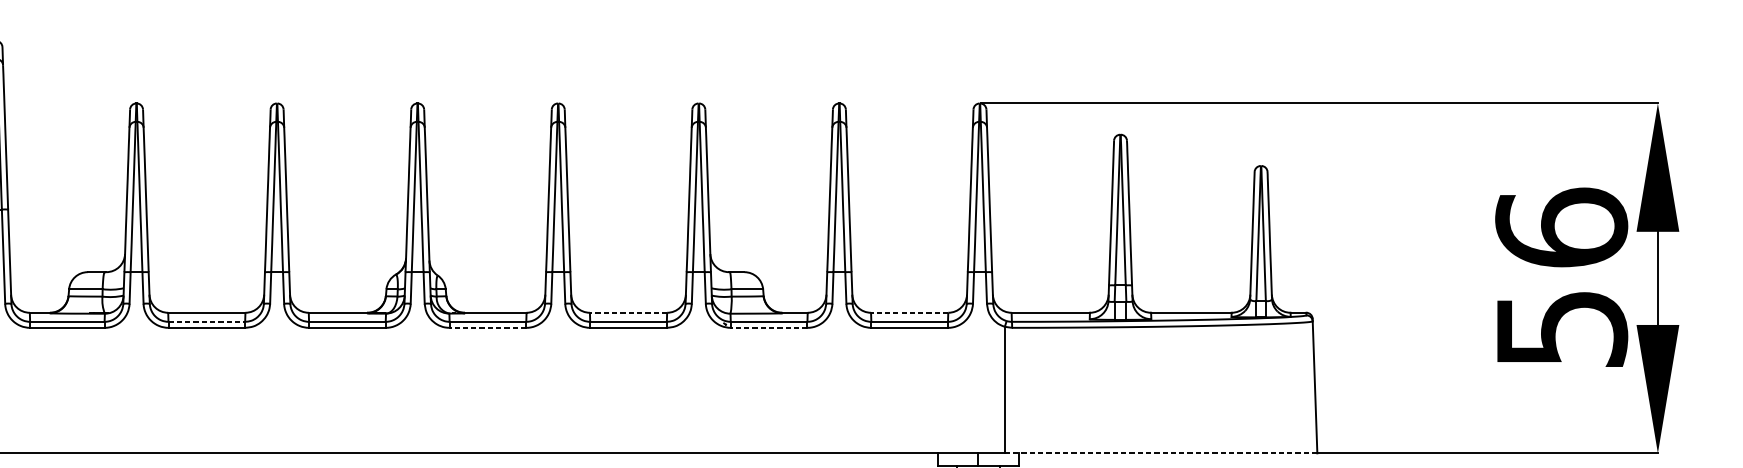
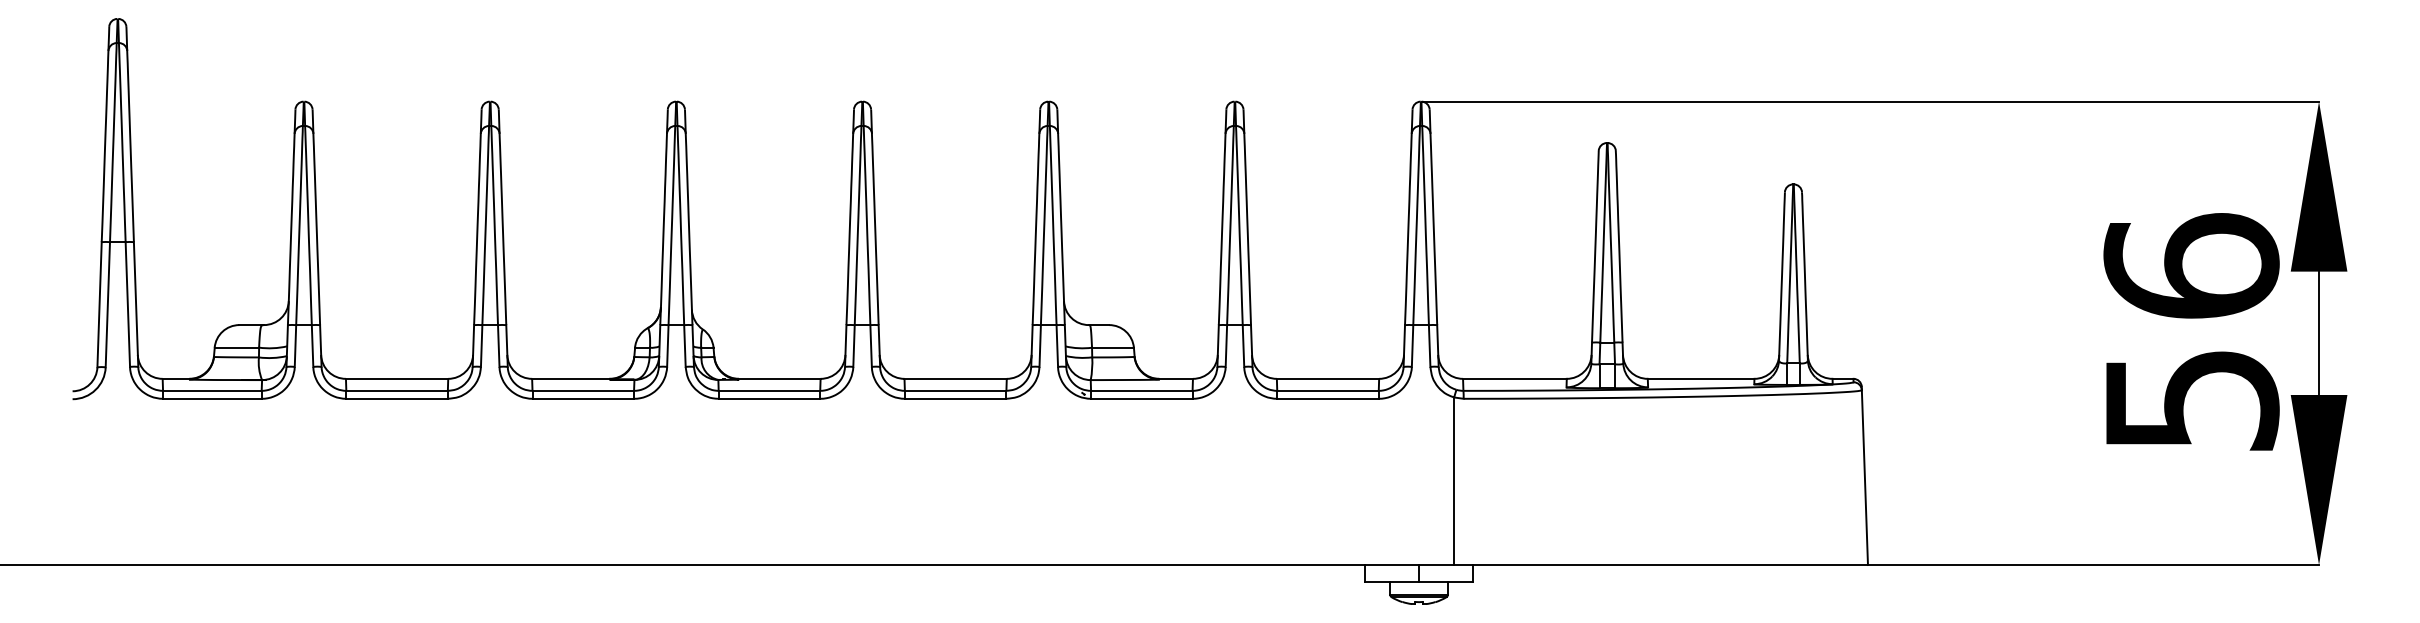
line: (628, 312) -> (955, 378), dashed -> solid
line: (909, 312) -> (1327, 378), dashed -> solid
line: (207, 321) -> (397, 390), dashed -> solid
line: (487, 327) -> (769, 398), dashed -> solid
line: (768, 327) -> (1141, 398), dashed -> solid
line: (1161, 453) -> (1661, 565), dashed -> solid

